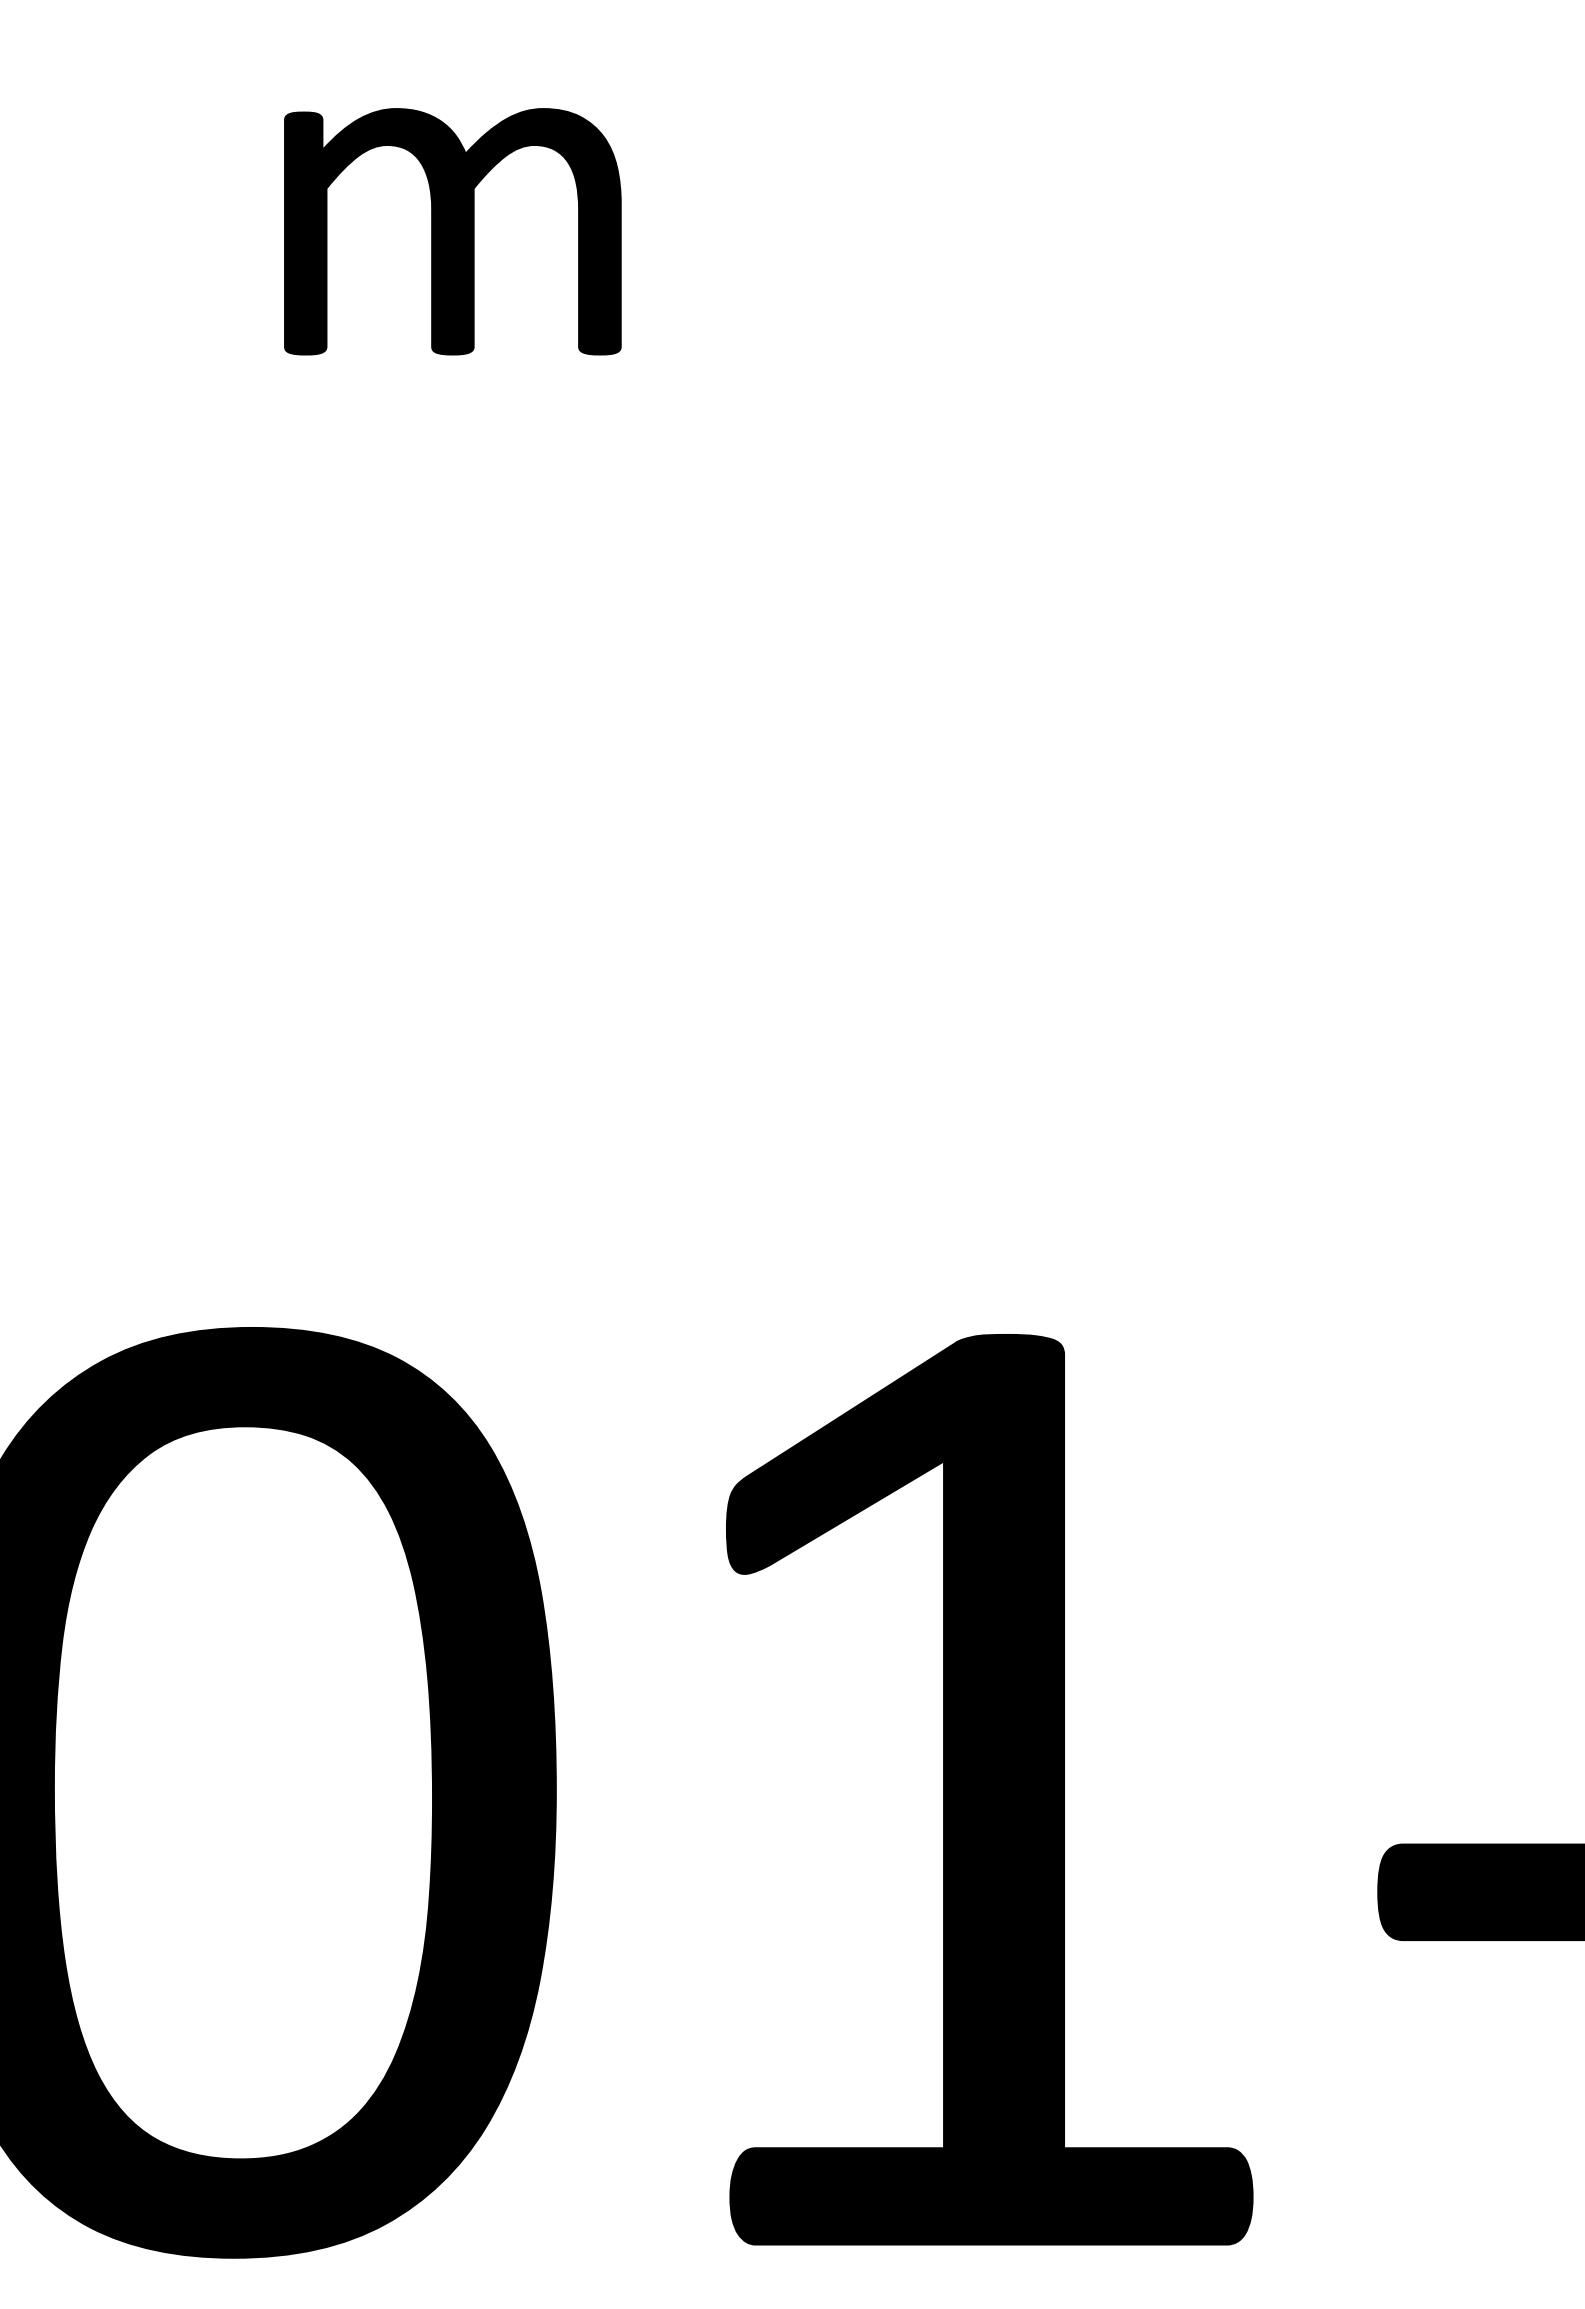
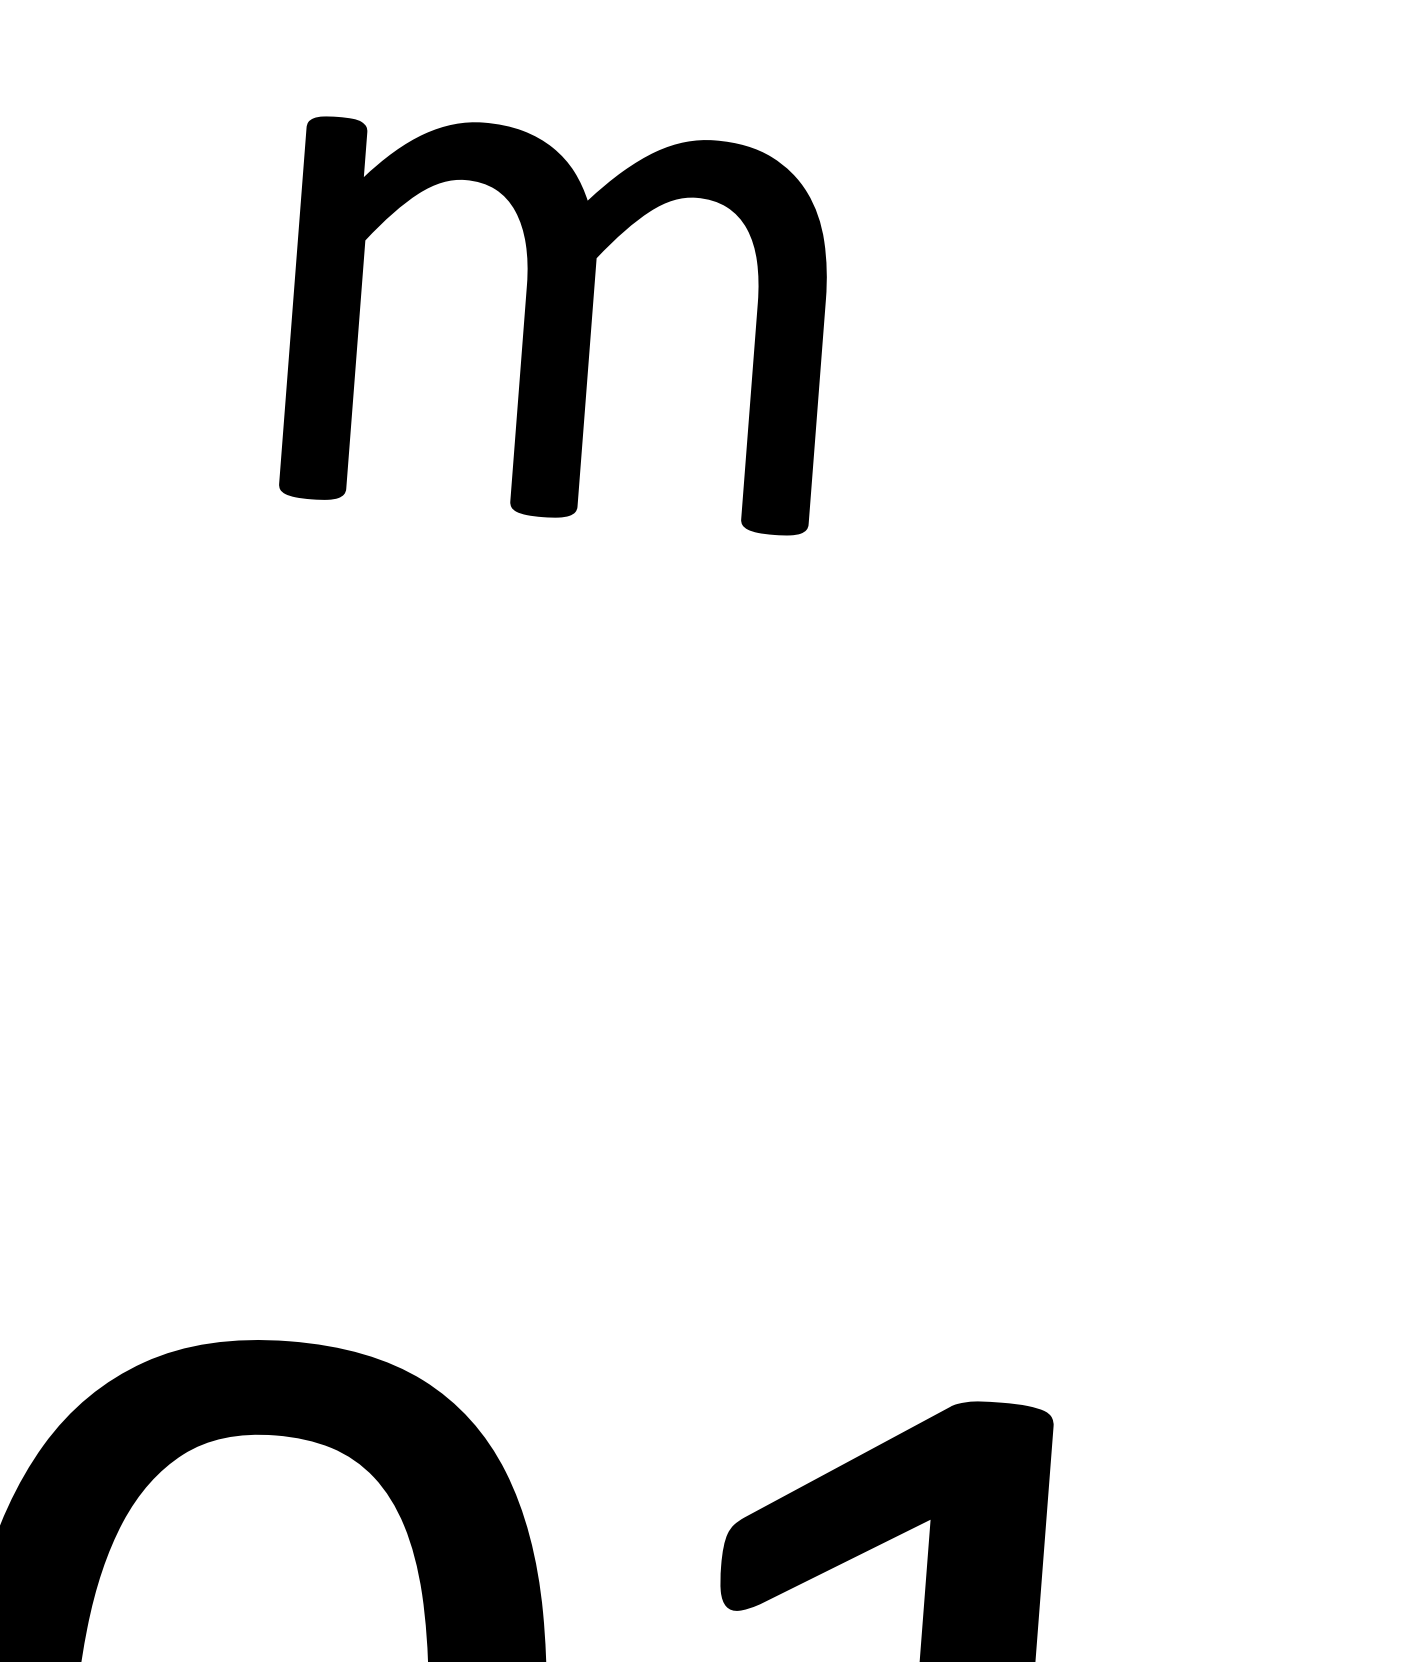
part: (452, 231) -> (557, 323), size x1.67

